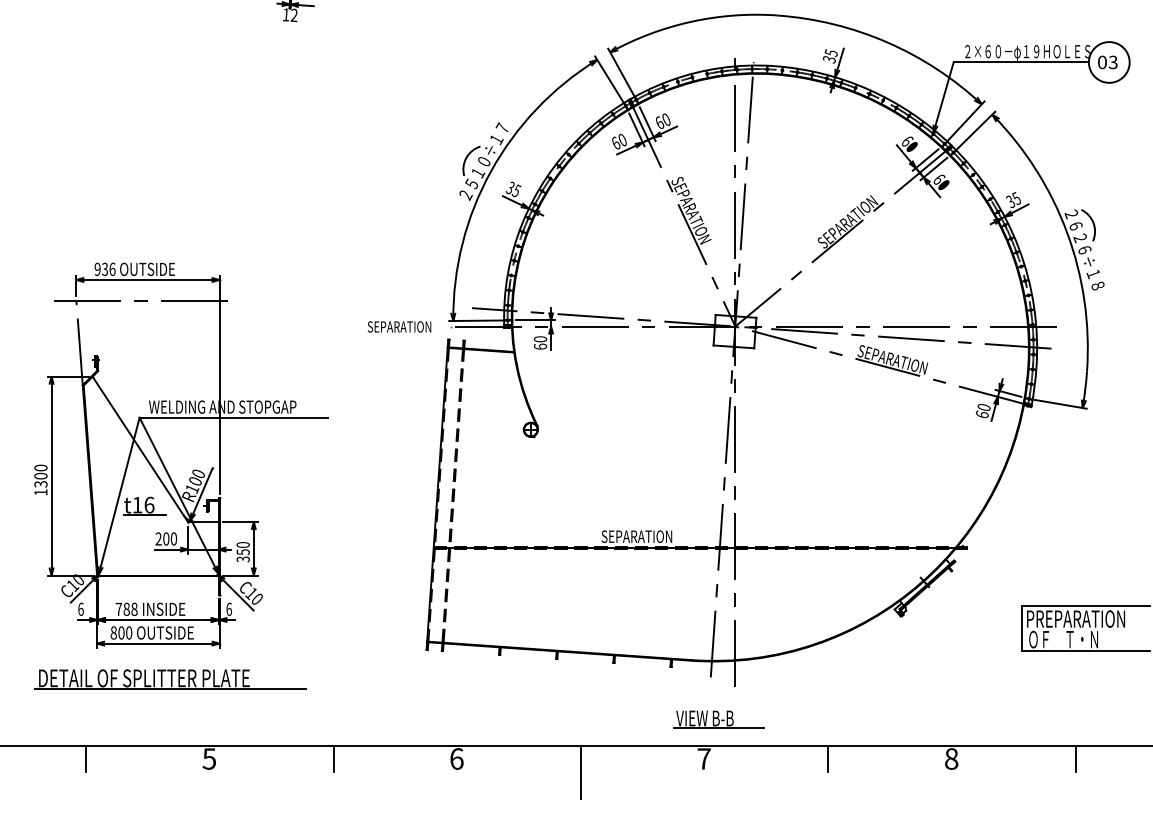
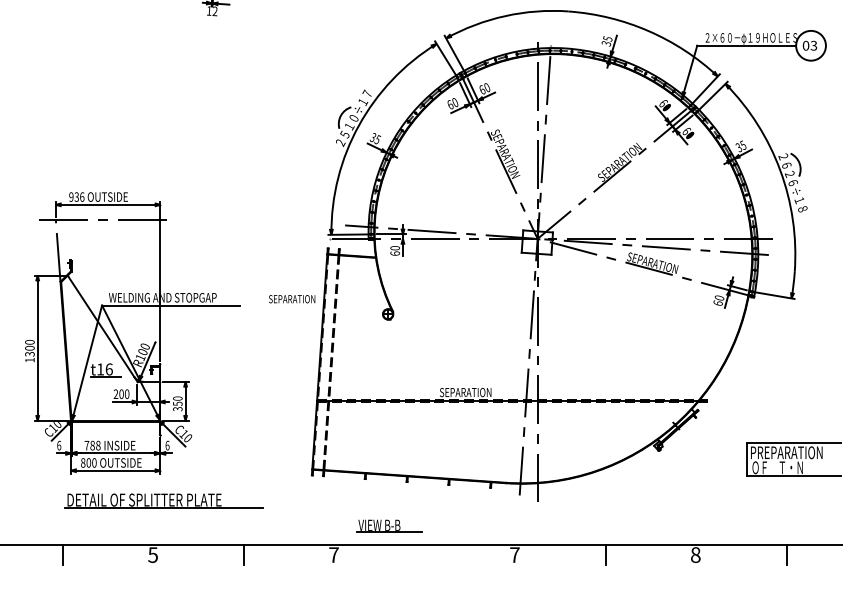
text: (400, 327) -> (292, 299), moved
part: (170, 678) -> (163, 500), moved
part: (718, 718) -> (389, 525), moved
text: (456, 758) -> (333, 554), 6 -> 7
line: (580, 771) -> (424, 564), removed

